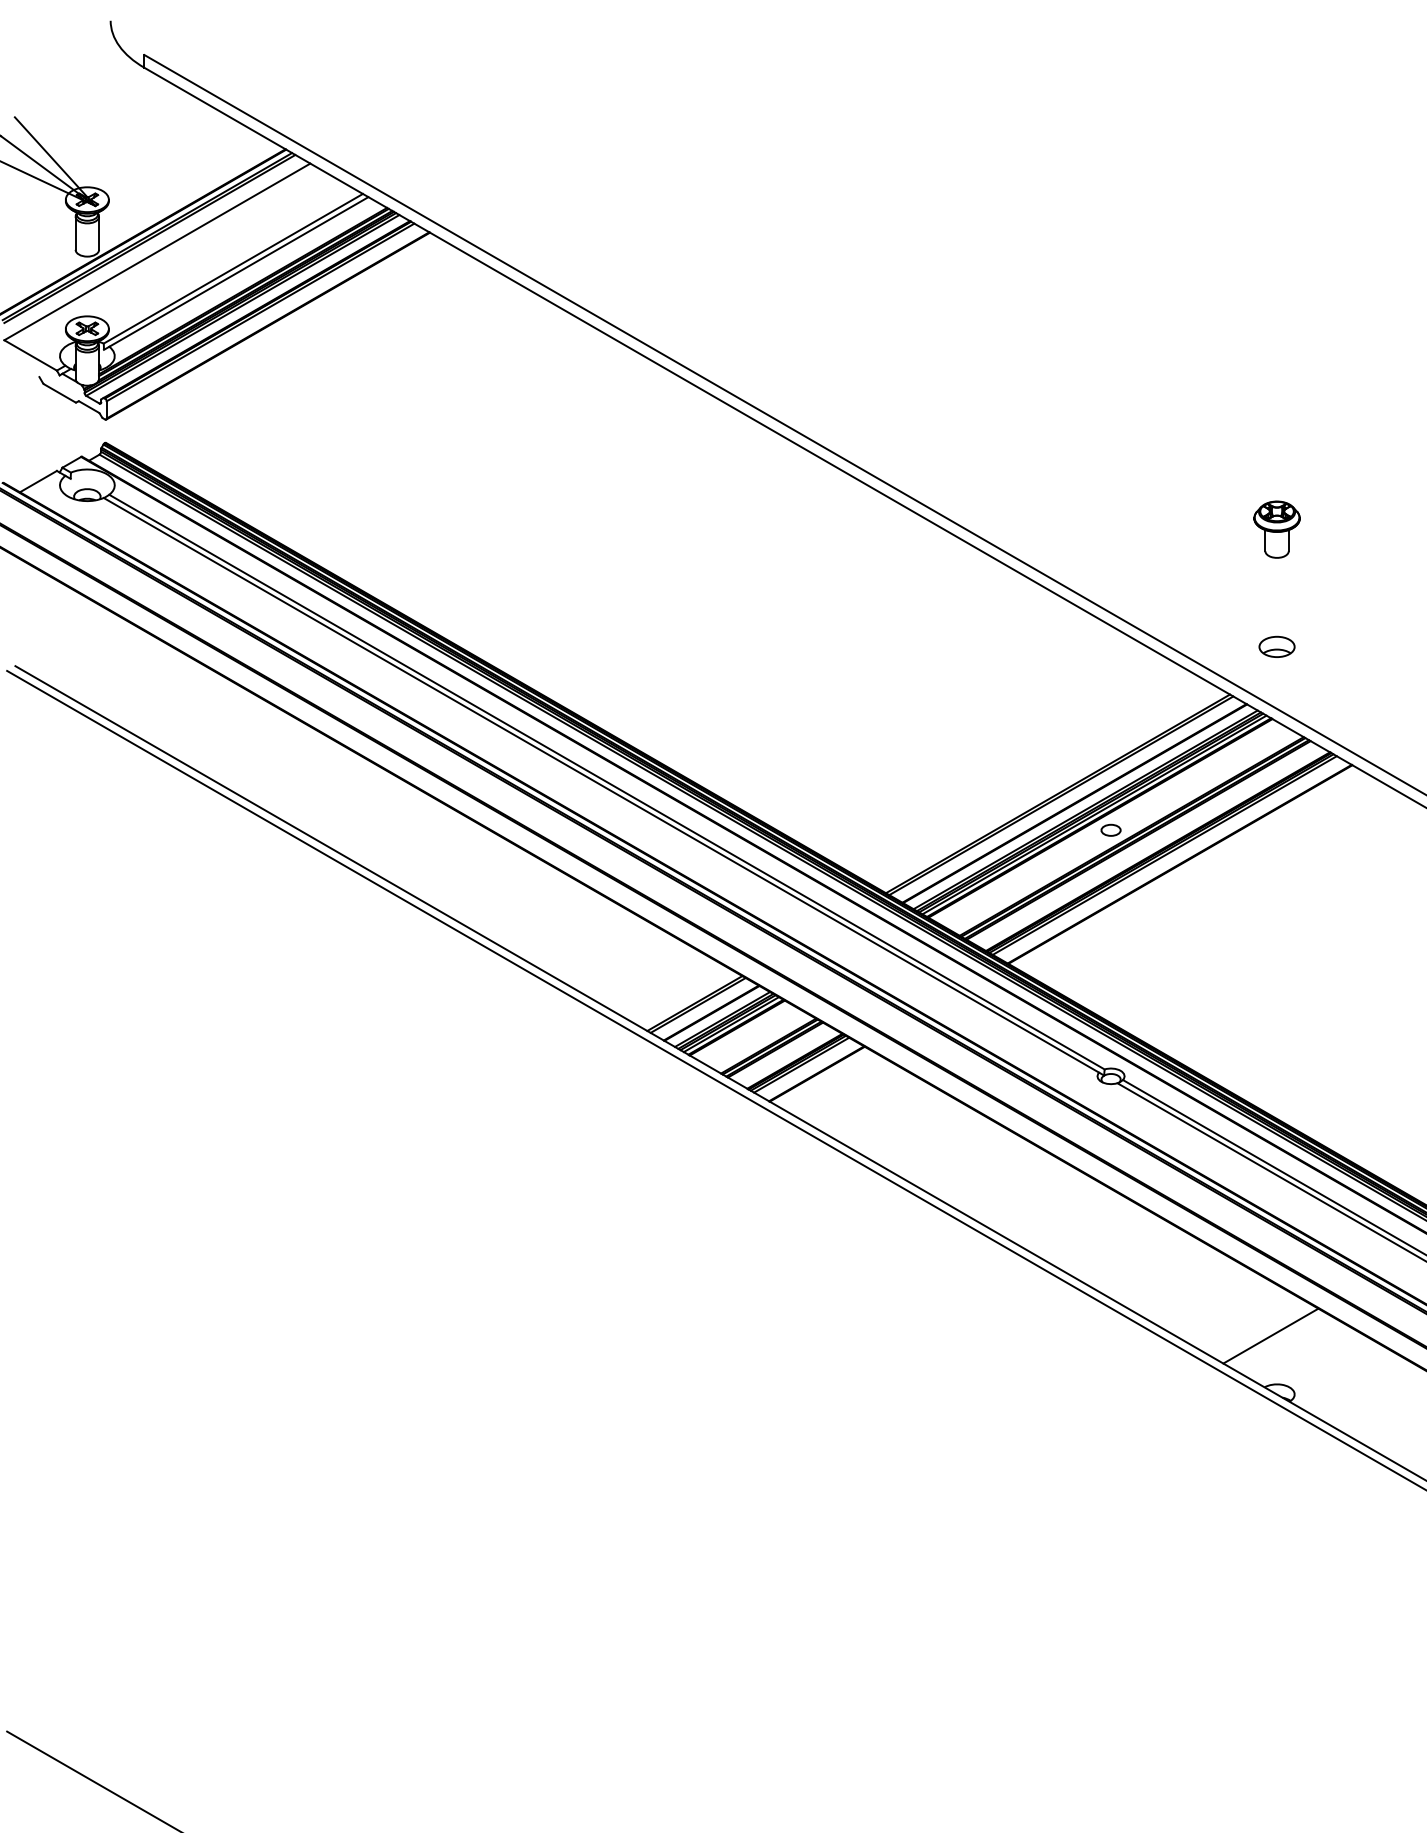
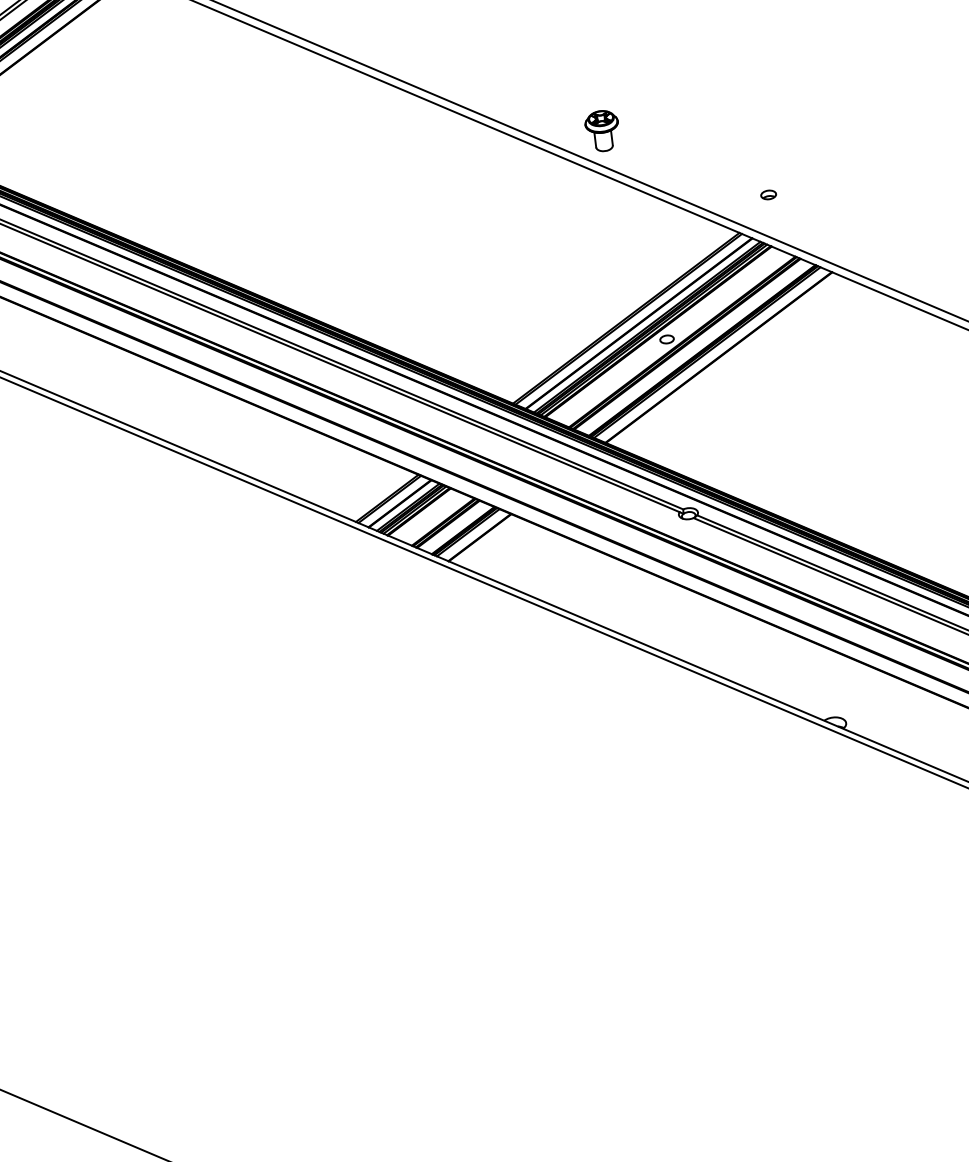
part: (1276, 529) -> (602, 131), moved
part: (1276, 646) -> (768, 194), size x0.6
line: (1270, 1335) -> (823, 683), removed

